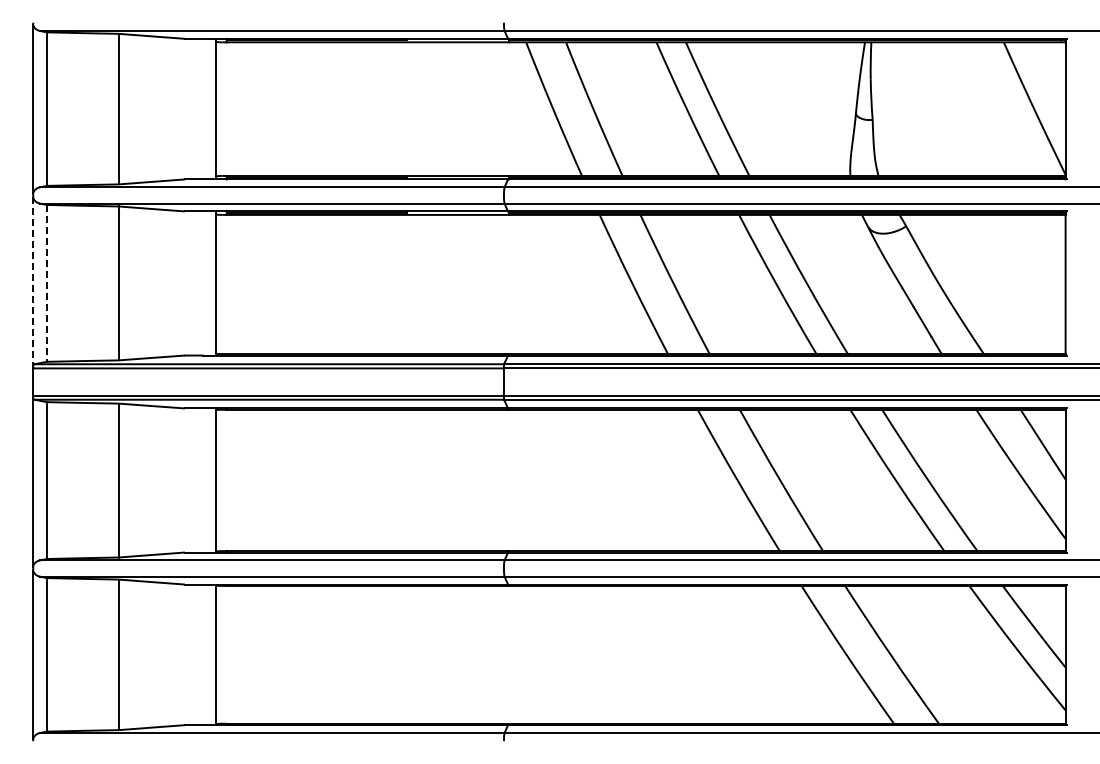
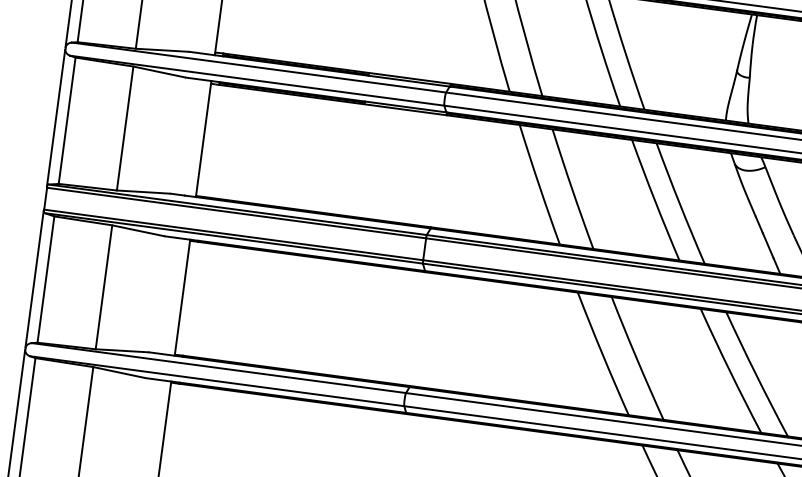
line: (33, 281) -> (56, 117), dashed -> solid
line: (46, 283) -> (66, 120), dashed -> solid

